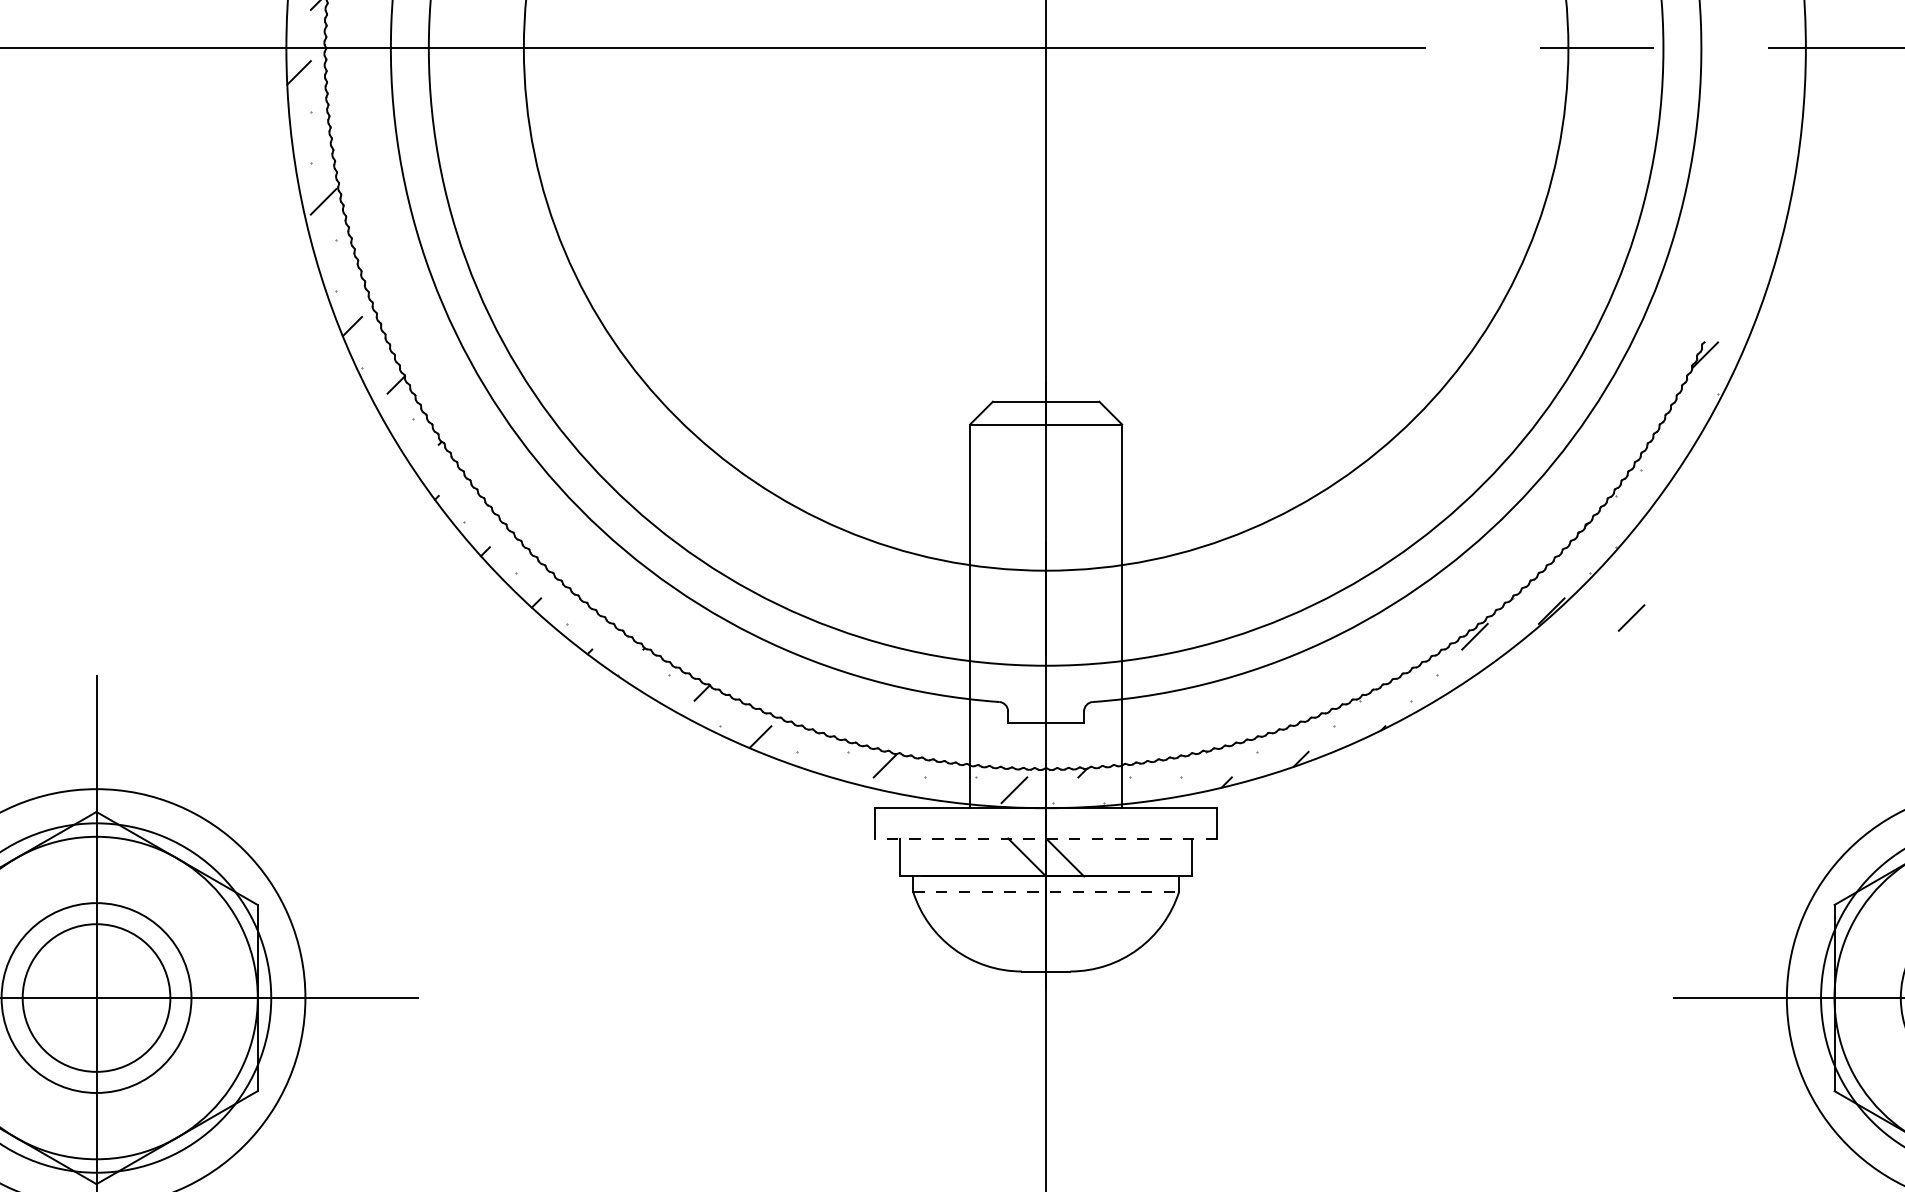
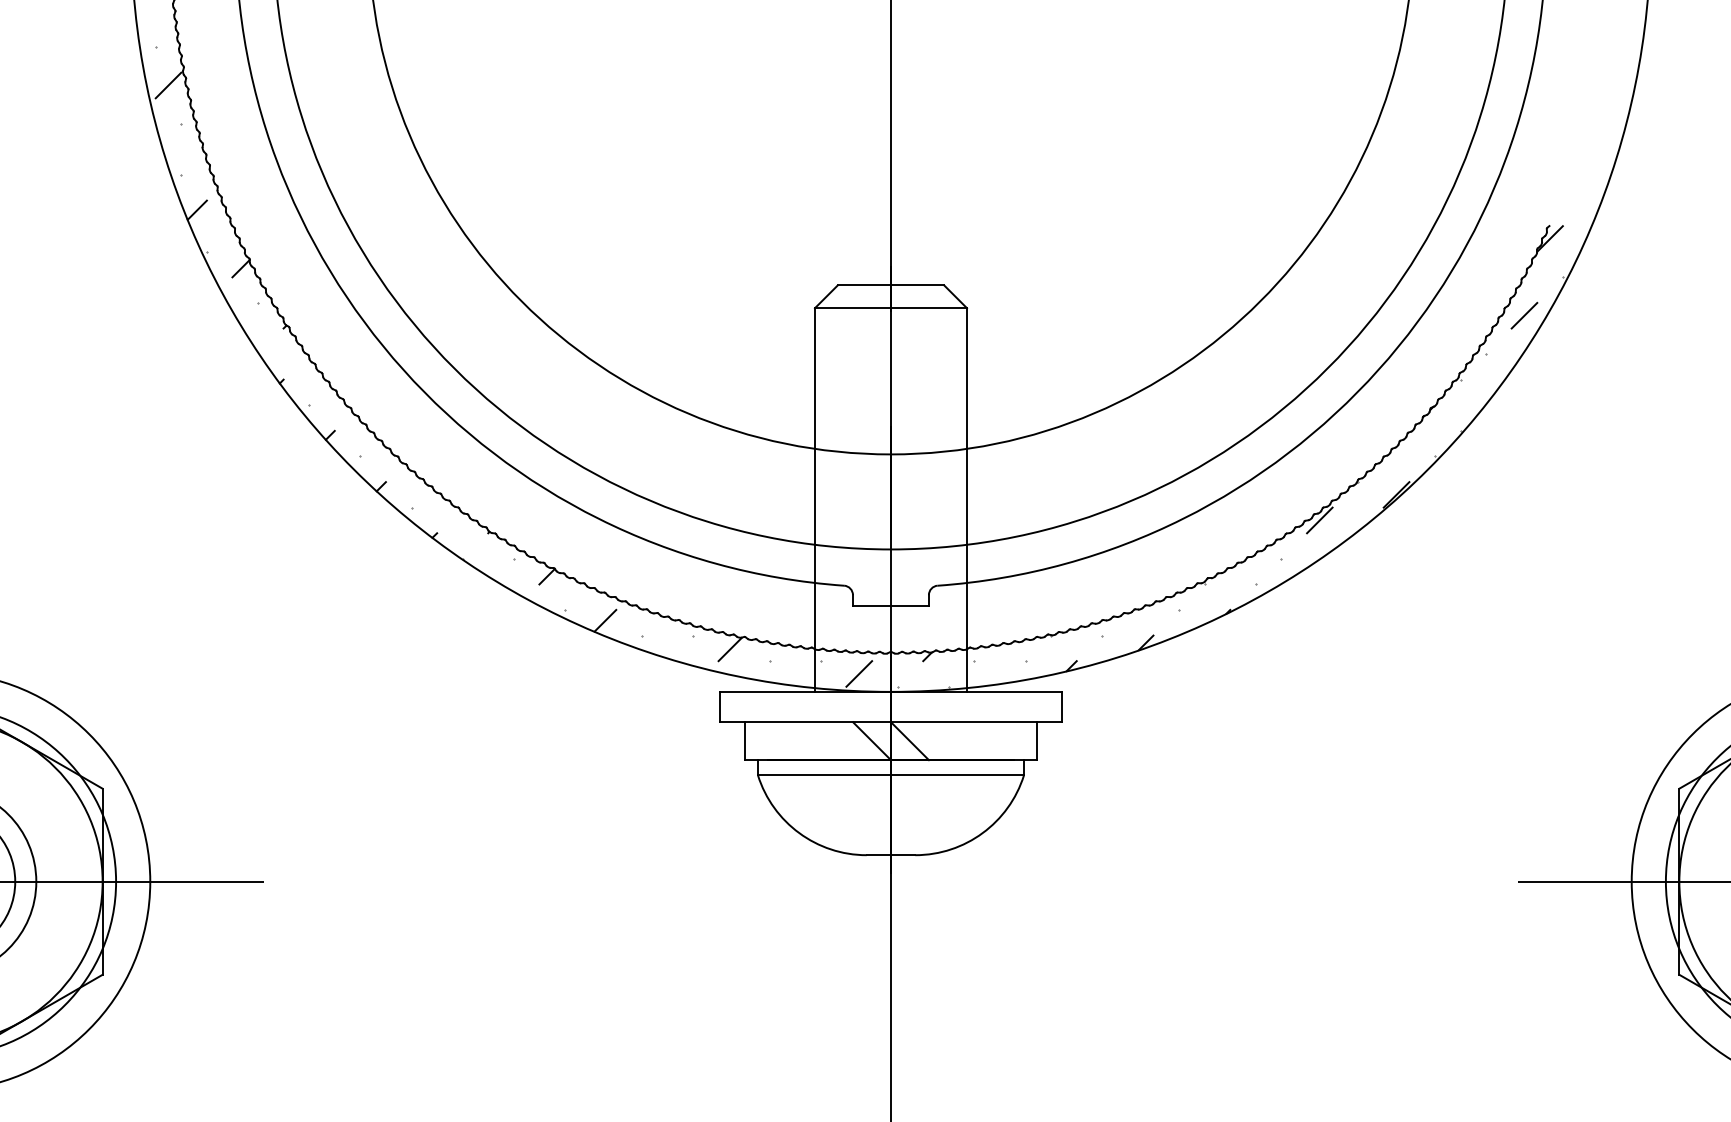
line: (1631, 617) -> (1524, 315), moved
line: (1046, 838) -> (891, 722), dashed -> solid
line: (1046, 891) -> (891, 775), dashed -> solid

